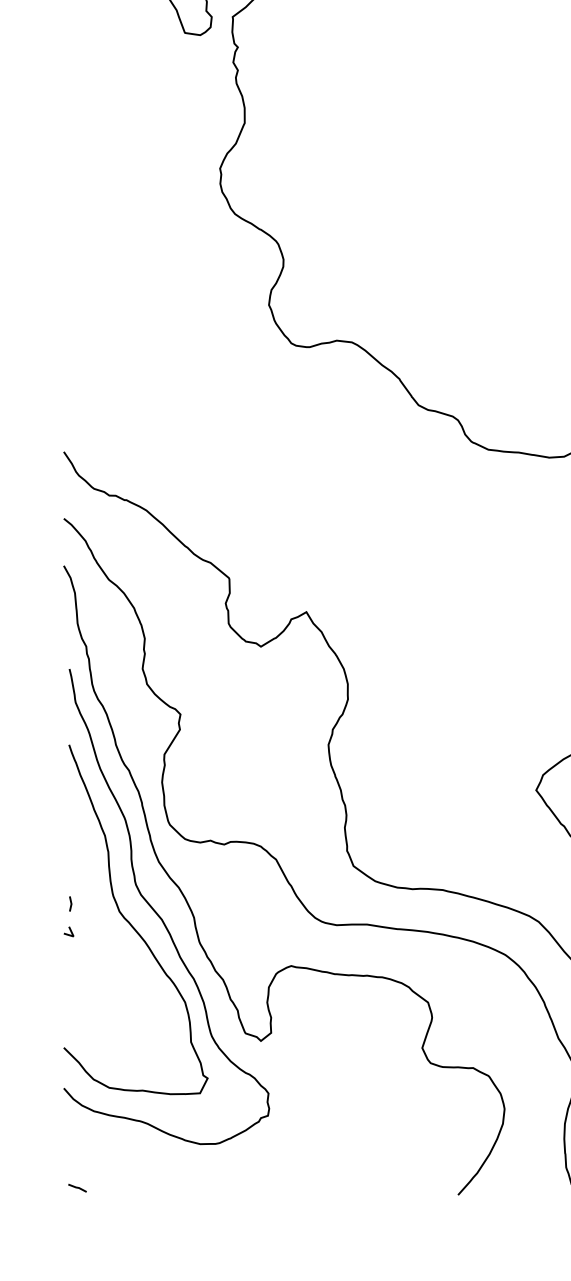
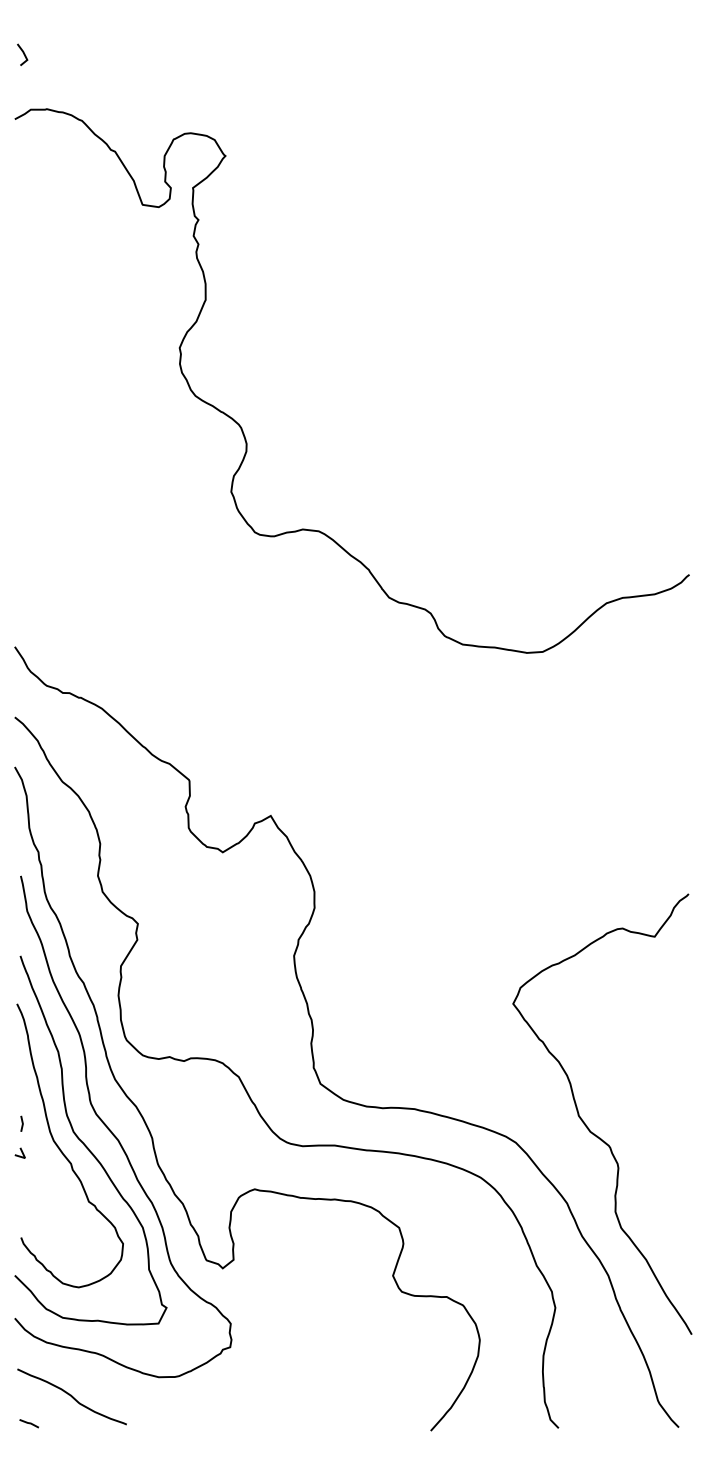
curve: (108, 928) -> (61, 1149), added
curve: (117, 1162) -> (71, 1396), added

